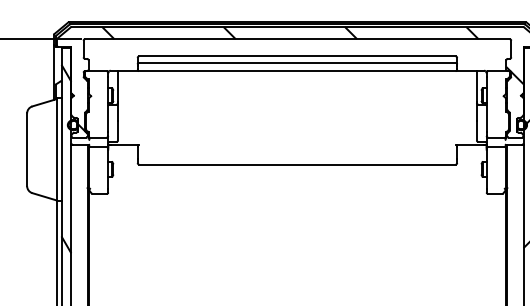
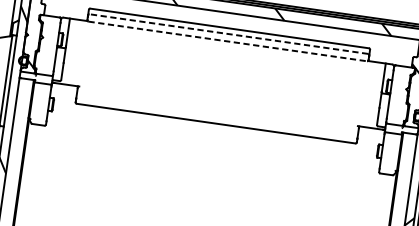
line: (296, 62) -> (228, 33), solid -> dashed
line: (297, 71) -> (227, 41), solid -> dashed

